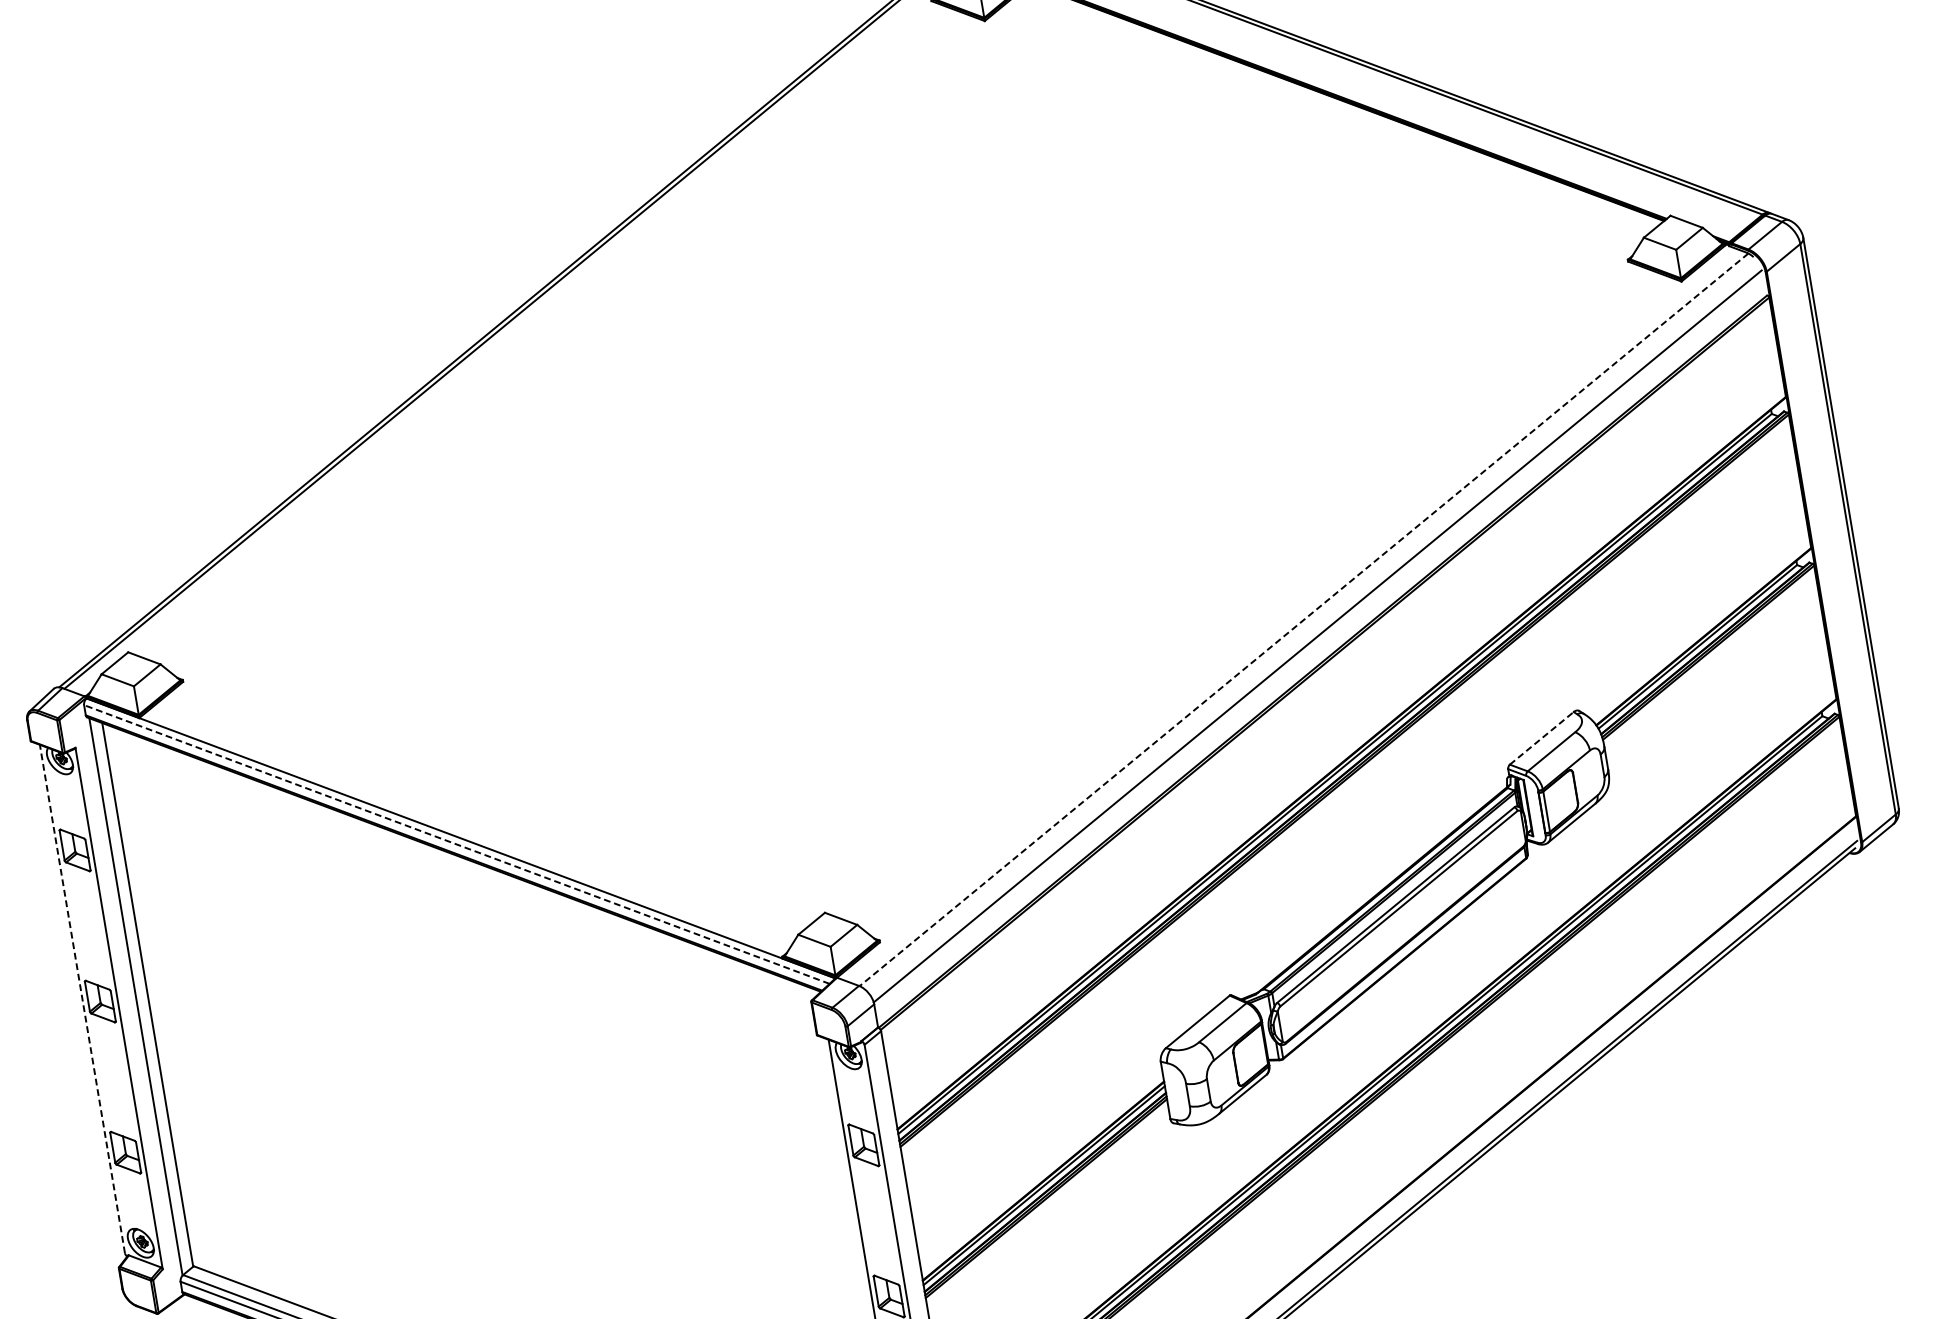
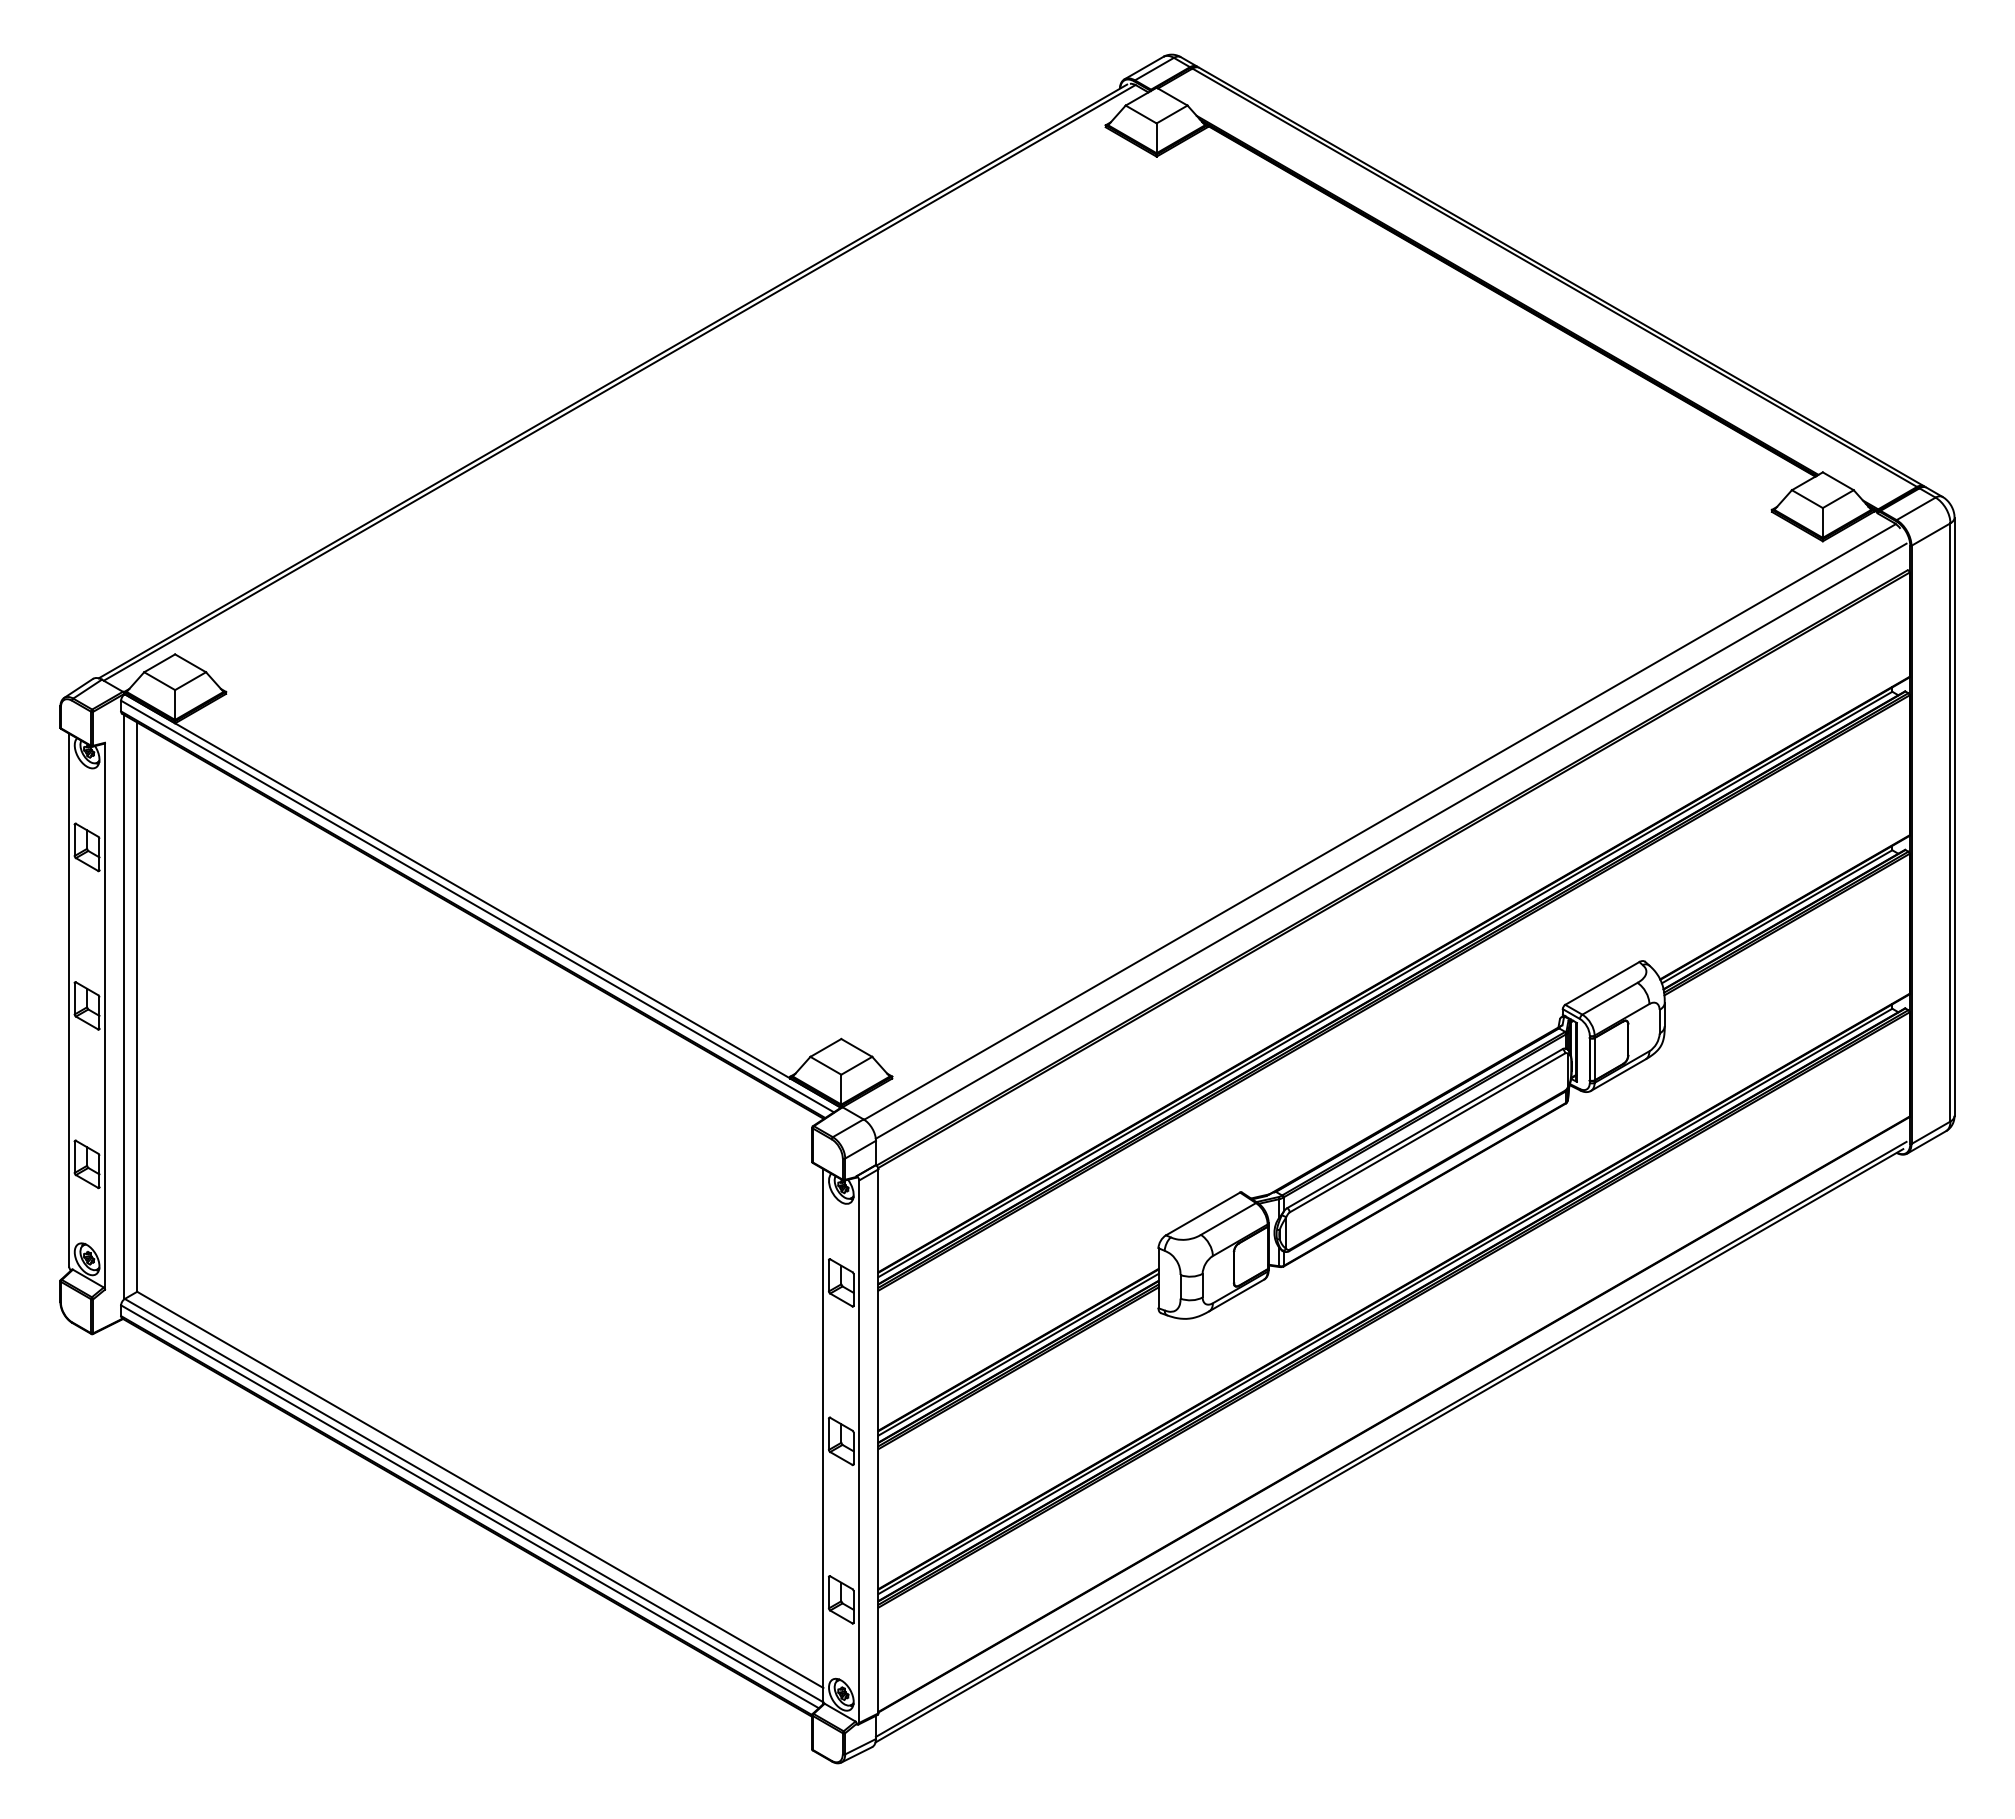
line: (1304, 619) -> (1380, 821), dashed -> solid
line: (1541, 738) -> (1602, 983), dashed -> solid
line: (456, 844) -> (477, 906), dashed -> solid
line: (82, 999) -> (69, 1000), dashed -> solid

